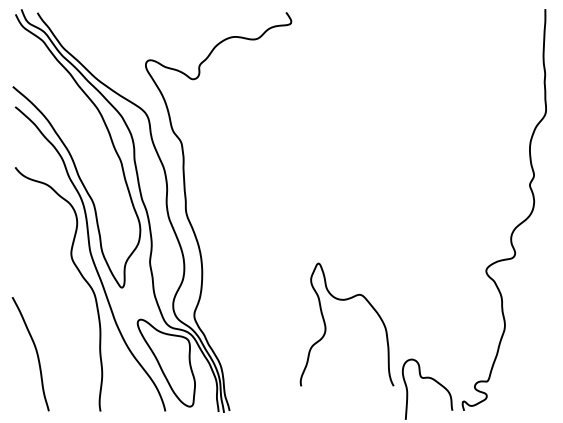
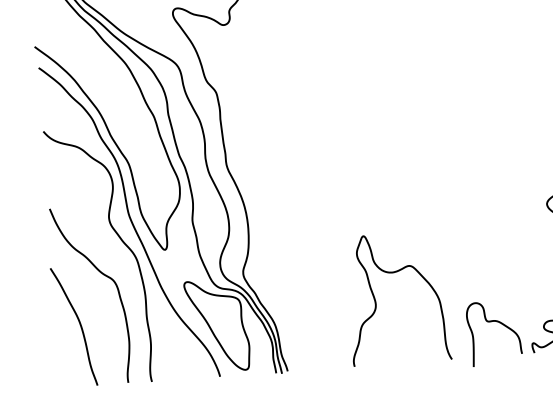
curve: (60, 306) -> (101, 274), added
curve: (326, 325) -> (376, 300), moved

